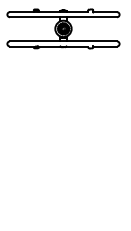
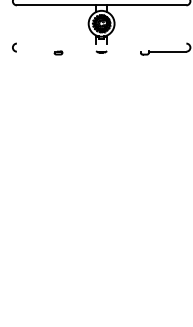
line: (63, 41) -> (101, 43), removed
line: (48, 46) -> (77, 51), removed

